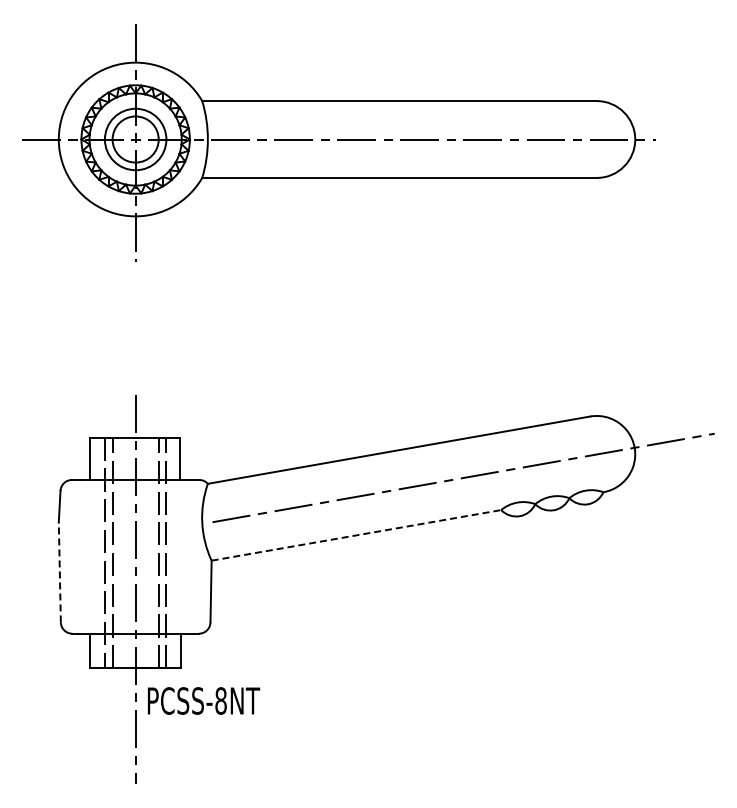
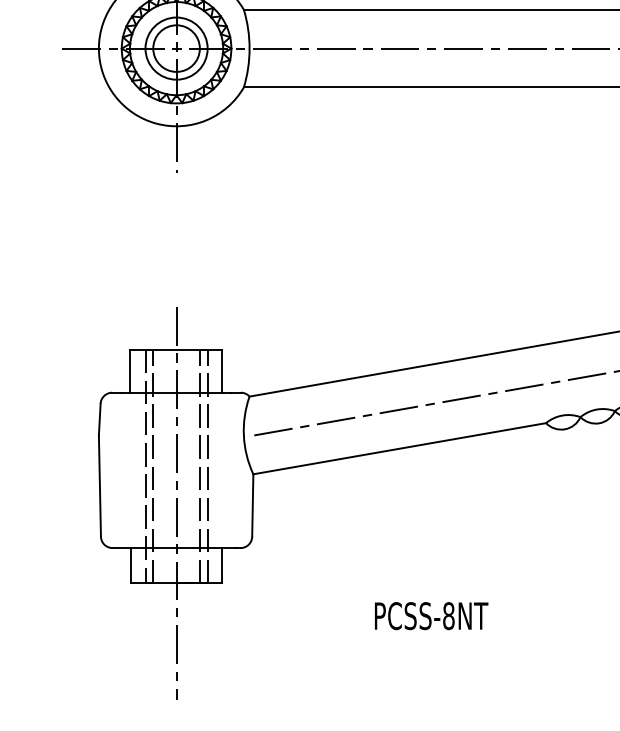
line: (356, 535) -> (399, 448), dashed -> solid
line: (59, 571) -> (99, 485), dashed -> solid
text: (204, 700) -> (432, 615), moved

